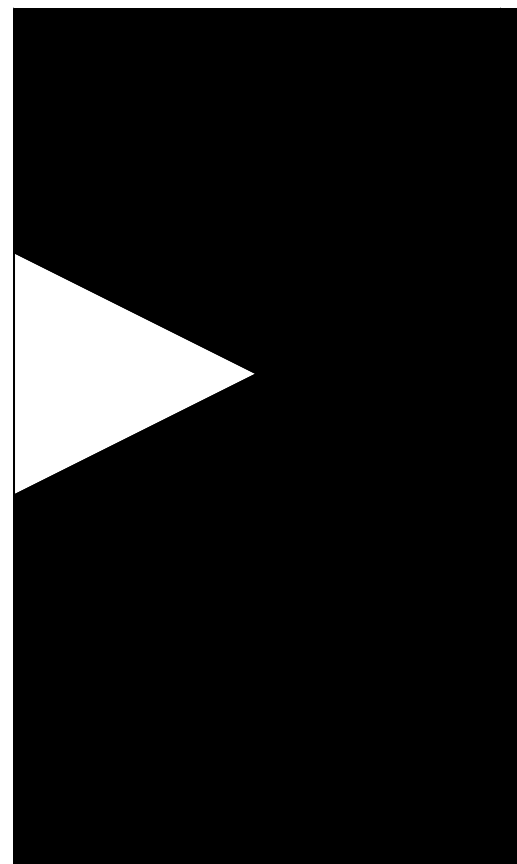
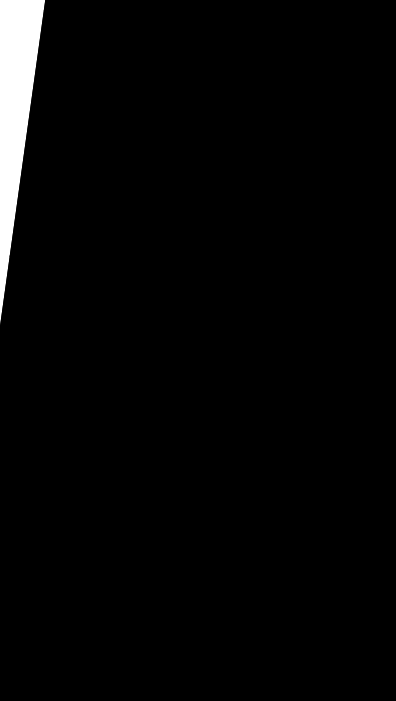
fill: (135, 373) -> (150, 149), added

